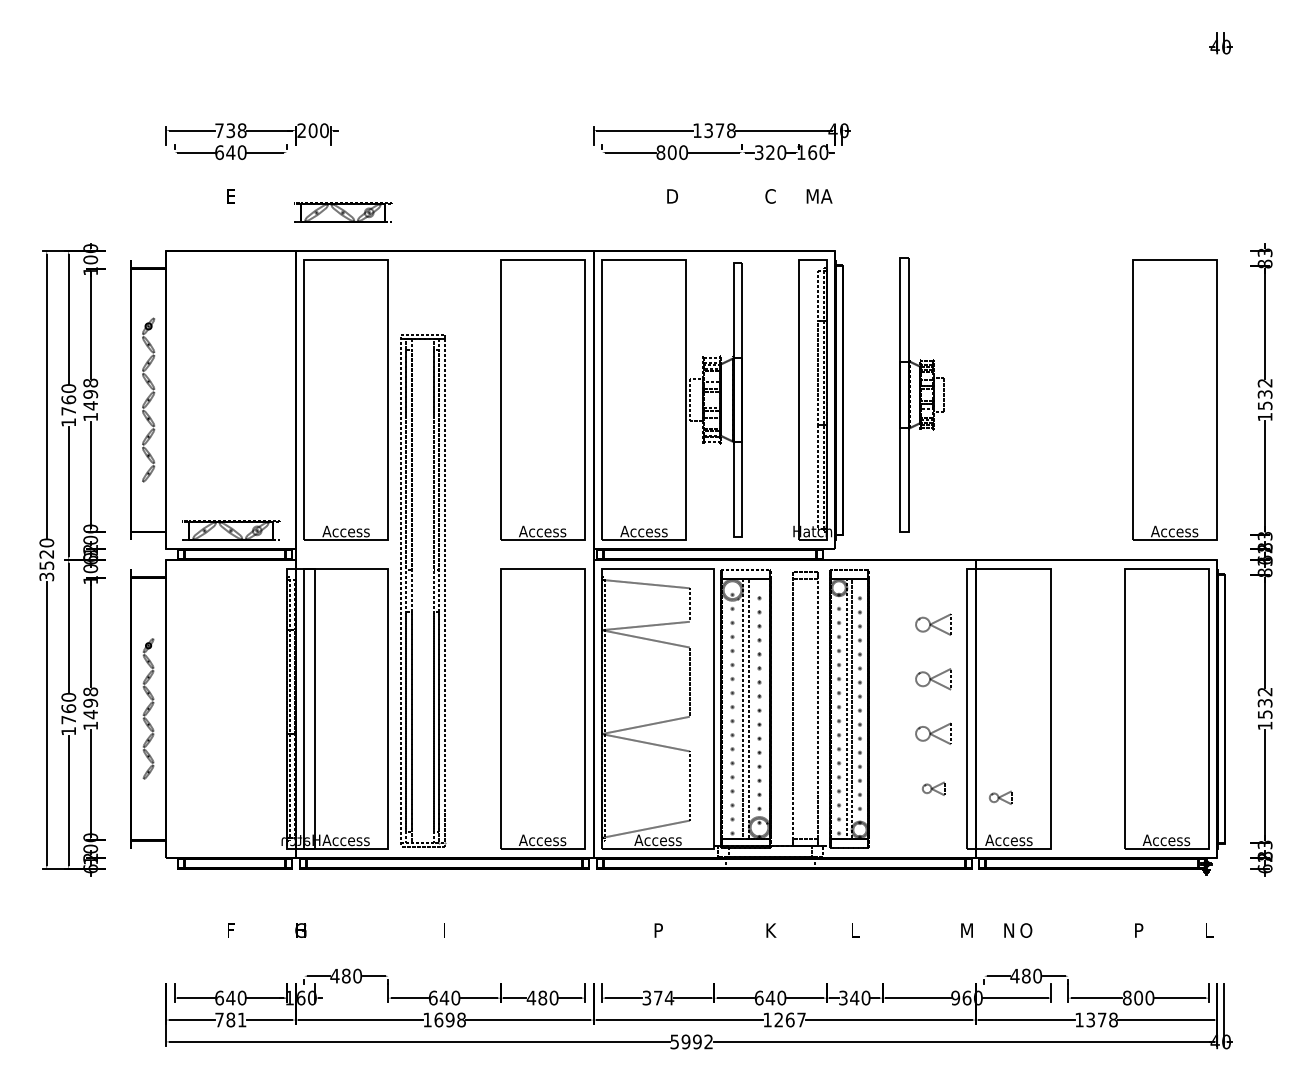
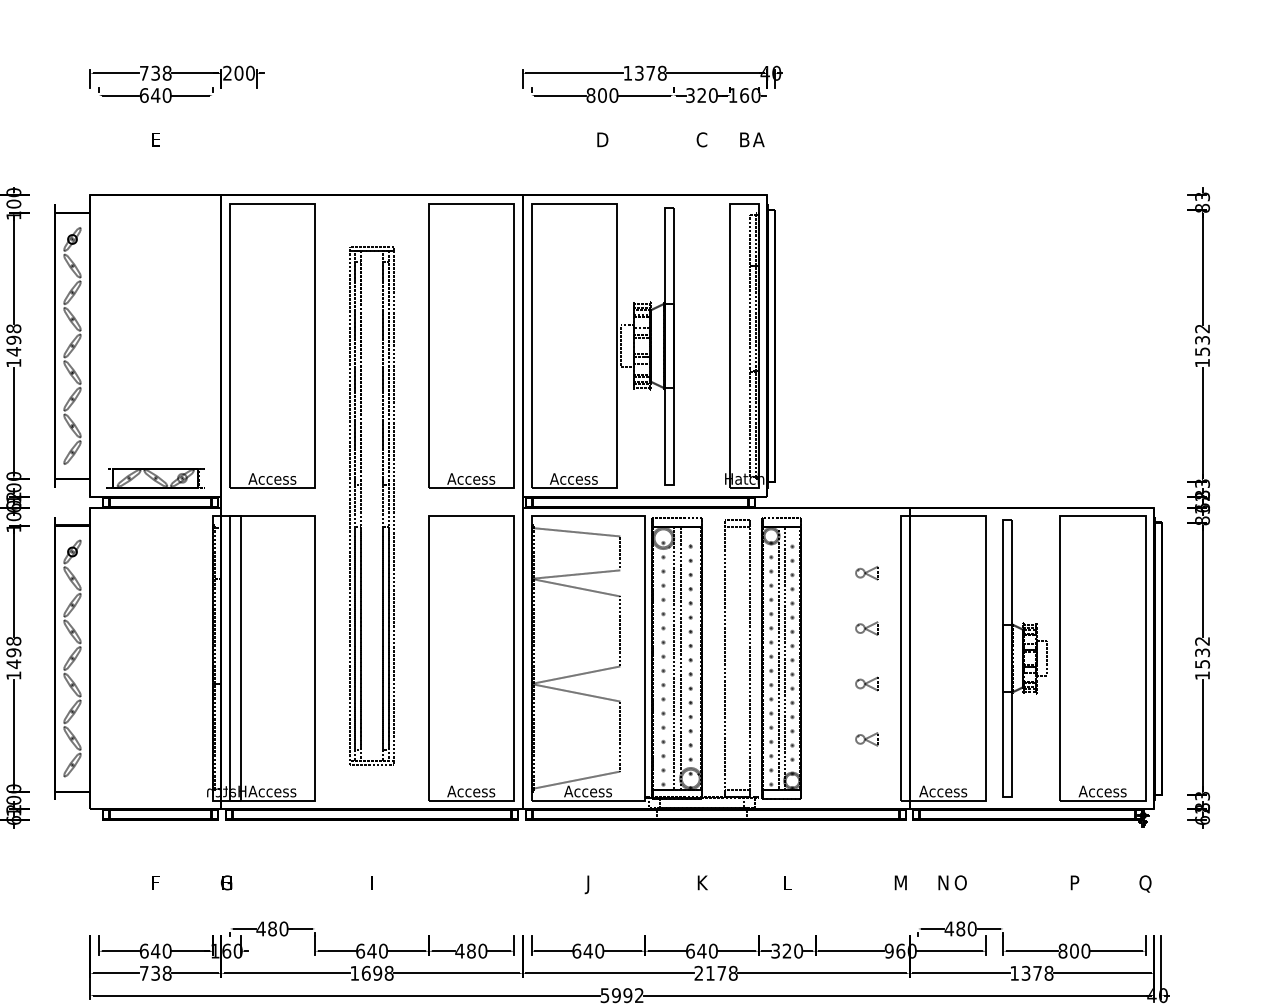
text: (812, 196) -> (744, 139), M -> B
part: (343, 212) -> (269, 156), removed
part: (921, 394) -> (1024, 658), moved
part: (148, 399) -> (72, 345), size x1.43
part: (1174, 399) -> (1110, 345), removed
part: (412, 590) -> (361, 505), moved
part: (933, 624) -> (866, 573), size x0.62
part: (933, 679) -> (866, 628), size x0.62
part: (148, 708) -> (72, 658), size x1.67
part: (933, 734) -> (866, 684), size x0.62
part: (1000, 797) -> (934, 748), removed
text: (1208, 931) -> (1145, 883), L -> Q
text: (658, 932) -> (588, 884), P -> J
text: (658, 997) -> (588, 950), 374 -> 640
text: (854, 997) -> (786, 950), 340 -> 320
text: (236, 1019) -> (161, 972), 781 -> 738
text: (784, 1019) -> (716, 972), 1267 -> 2178

